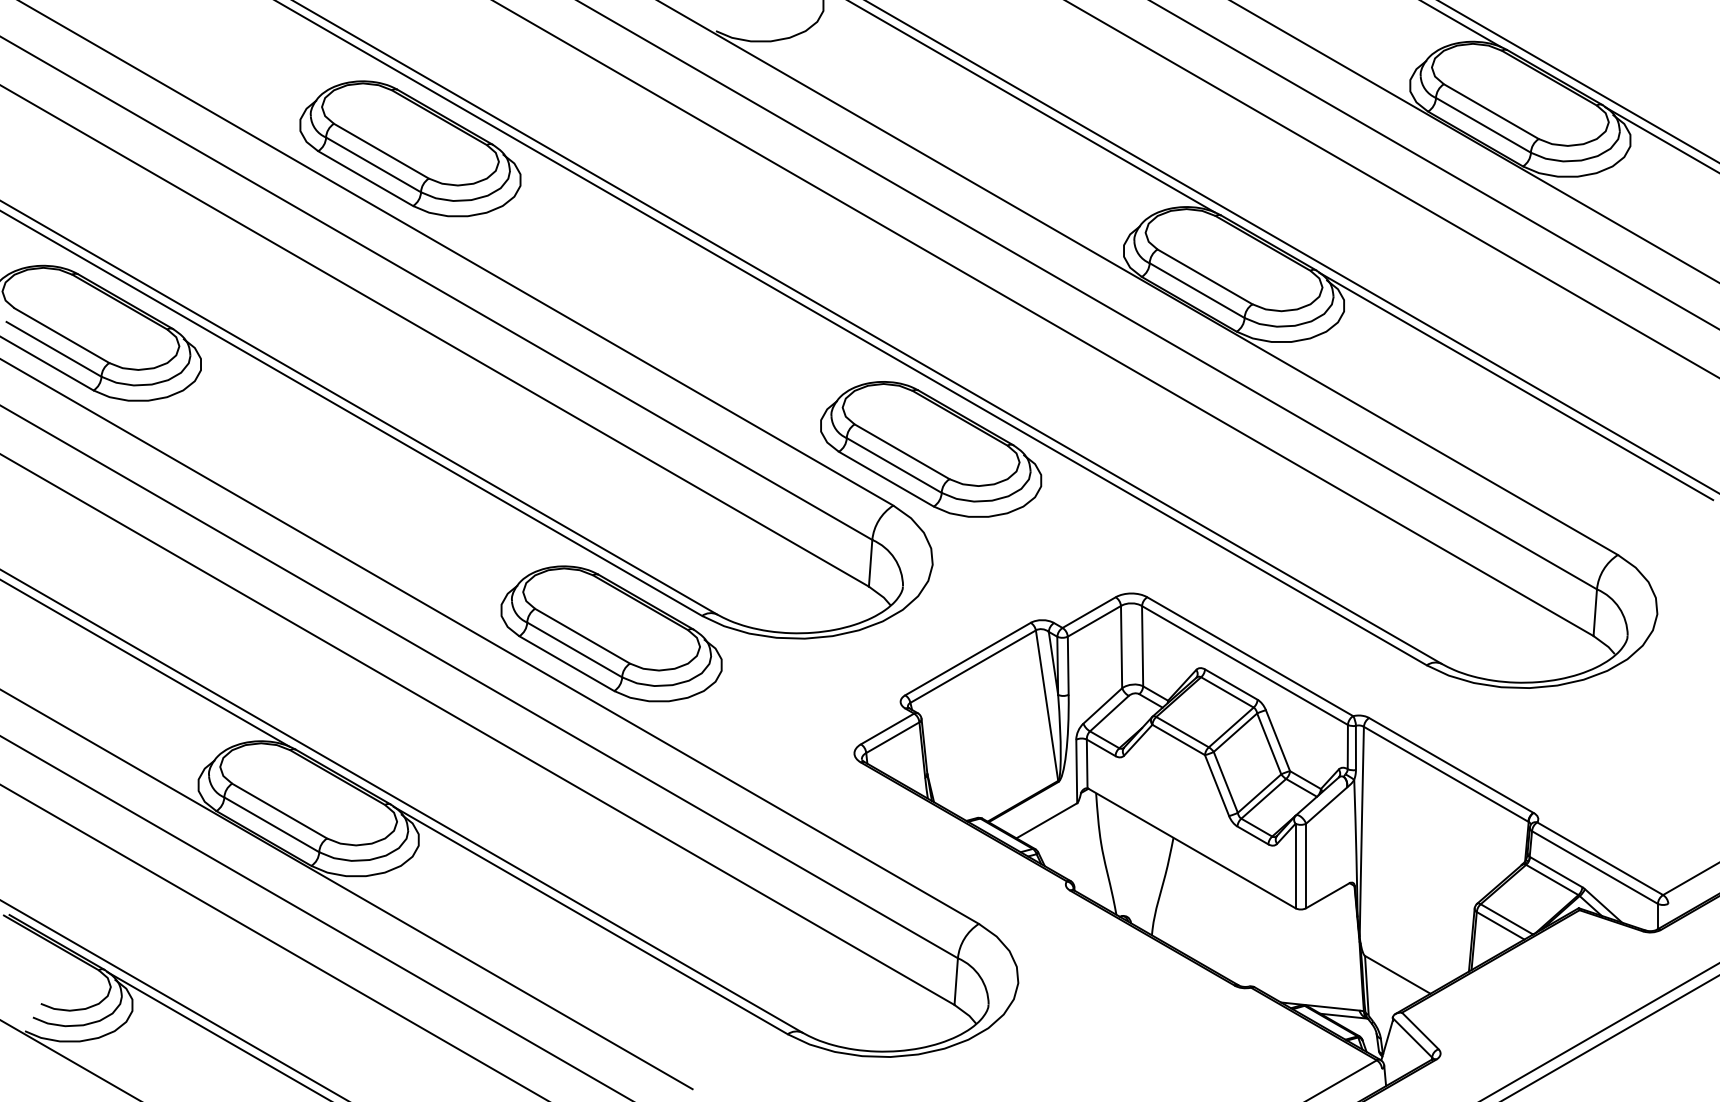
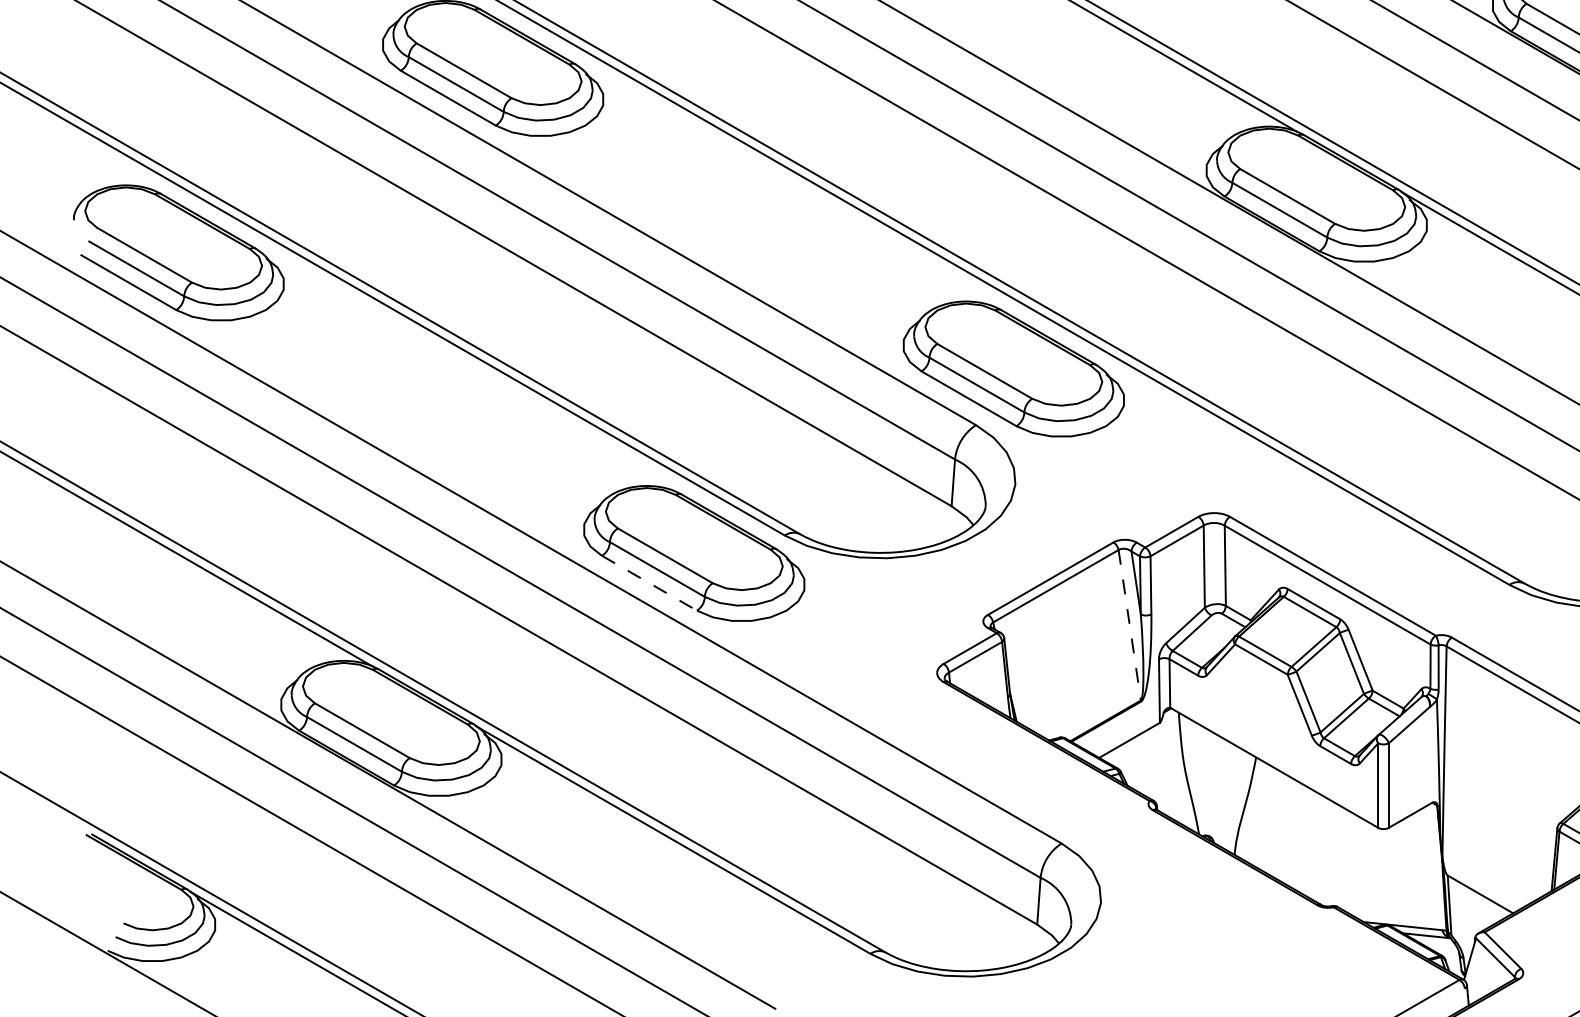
line: (566, 663) -> (649, 583), solid -> dashed
line: (1047, 706) -> (1130, 626), solid -> dashed

